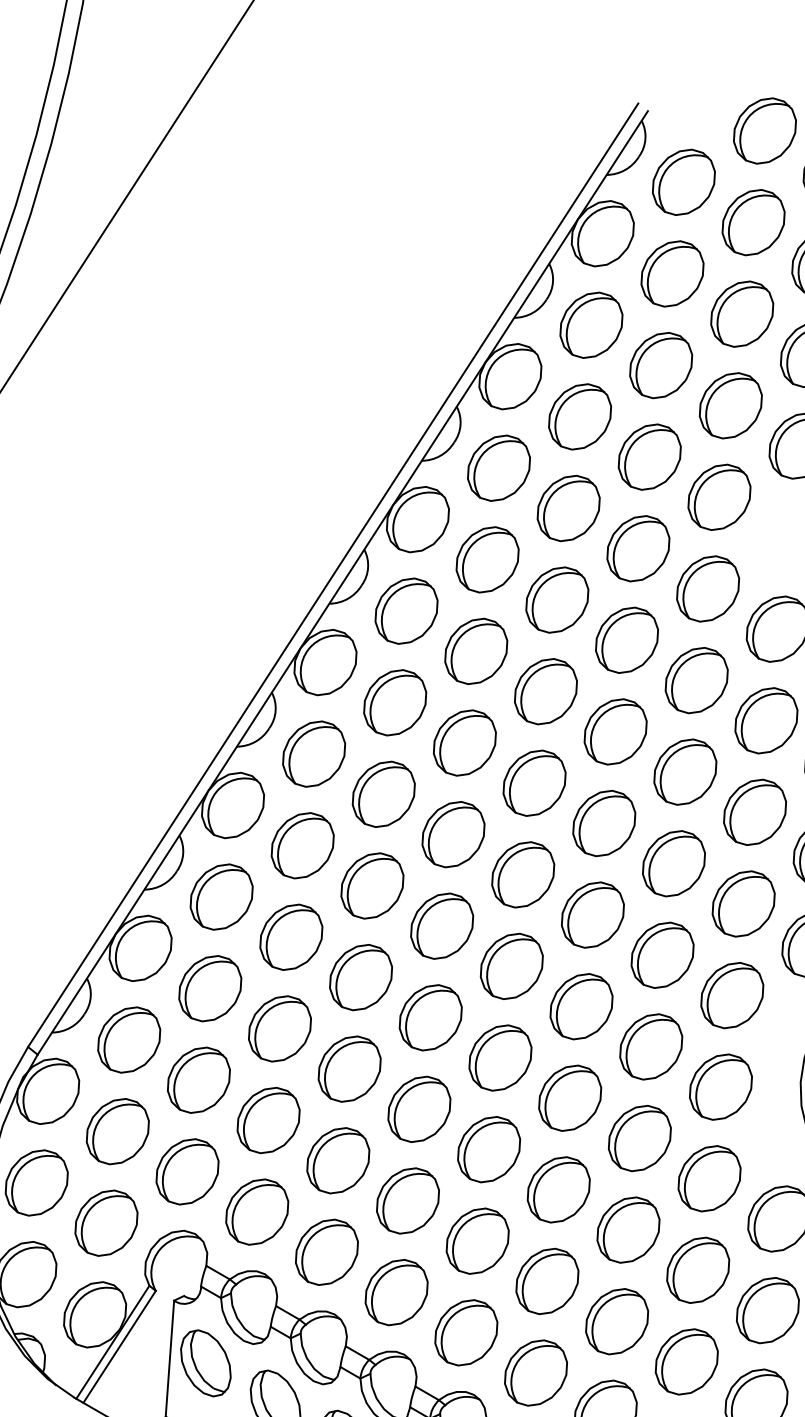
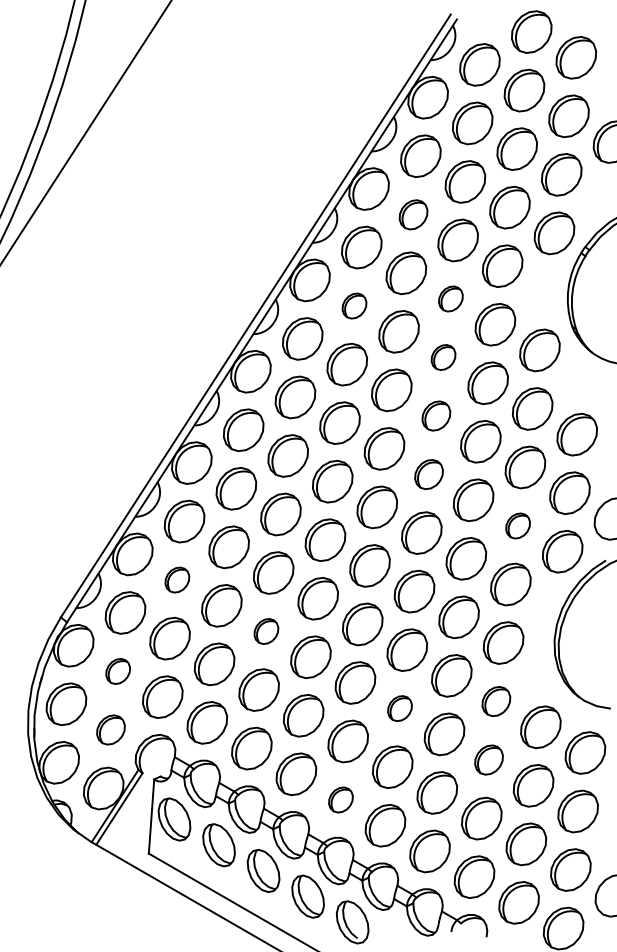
part: (579, 416) -> (413, 214), size x0.7
part: (637, 547) -> (450, 298), size x0.6
part: (487, 558) -> (354, 305), size x0.6
part: (626, 640) -> (443, 357), size x0.6
part: (615, 731) -> (436, 415), size x0.7
part: (603, 823) -> (428, 474), size x0.7
part: (742, 903) -> (517, 525), size x0.6
part: (210, 987) -> (177, 579), size x0.6
part: (349, 1069) -> (266, 631), size x0.6
part: (116, 1131) -> (117, 671), size x0.6
part: (709, 1178) -> (496, 701), size x0.7
part: (557, 1189) -> (399, 708), size x0.6
part: (105, 1222) -> (110, 729), size x0.7
part: (697, 1269) -> (488, 759), size x0.7
part: (465, 1331) -> (340, 799), size x0.6

